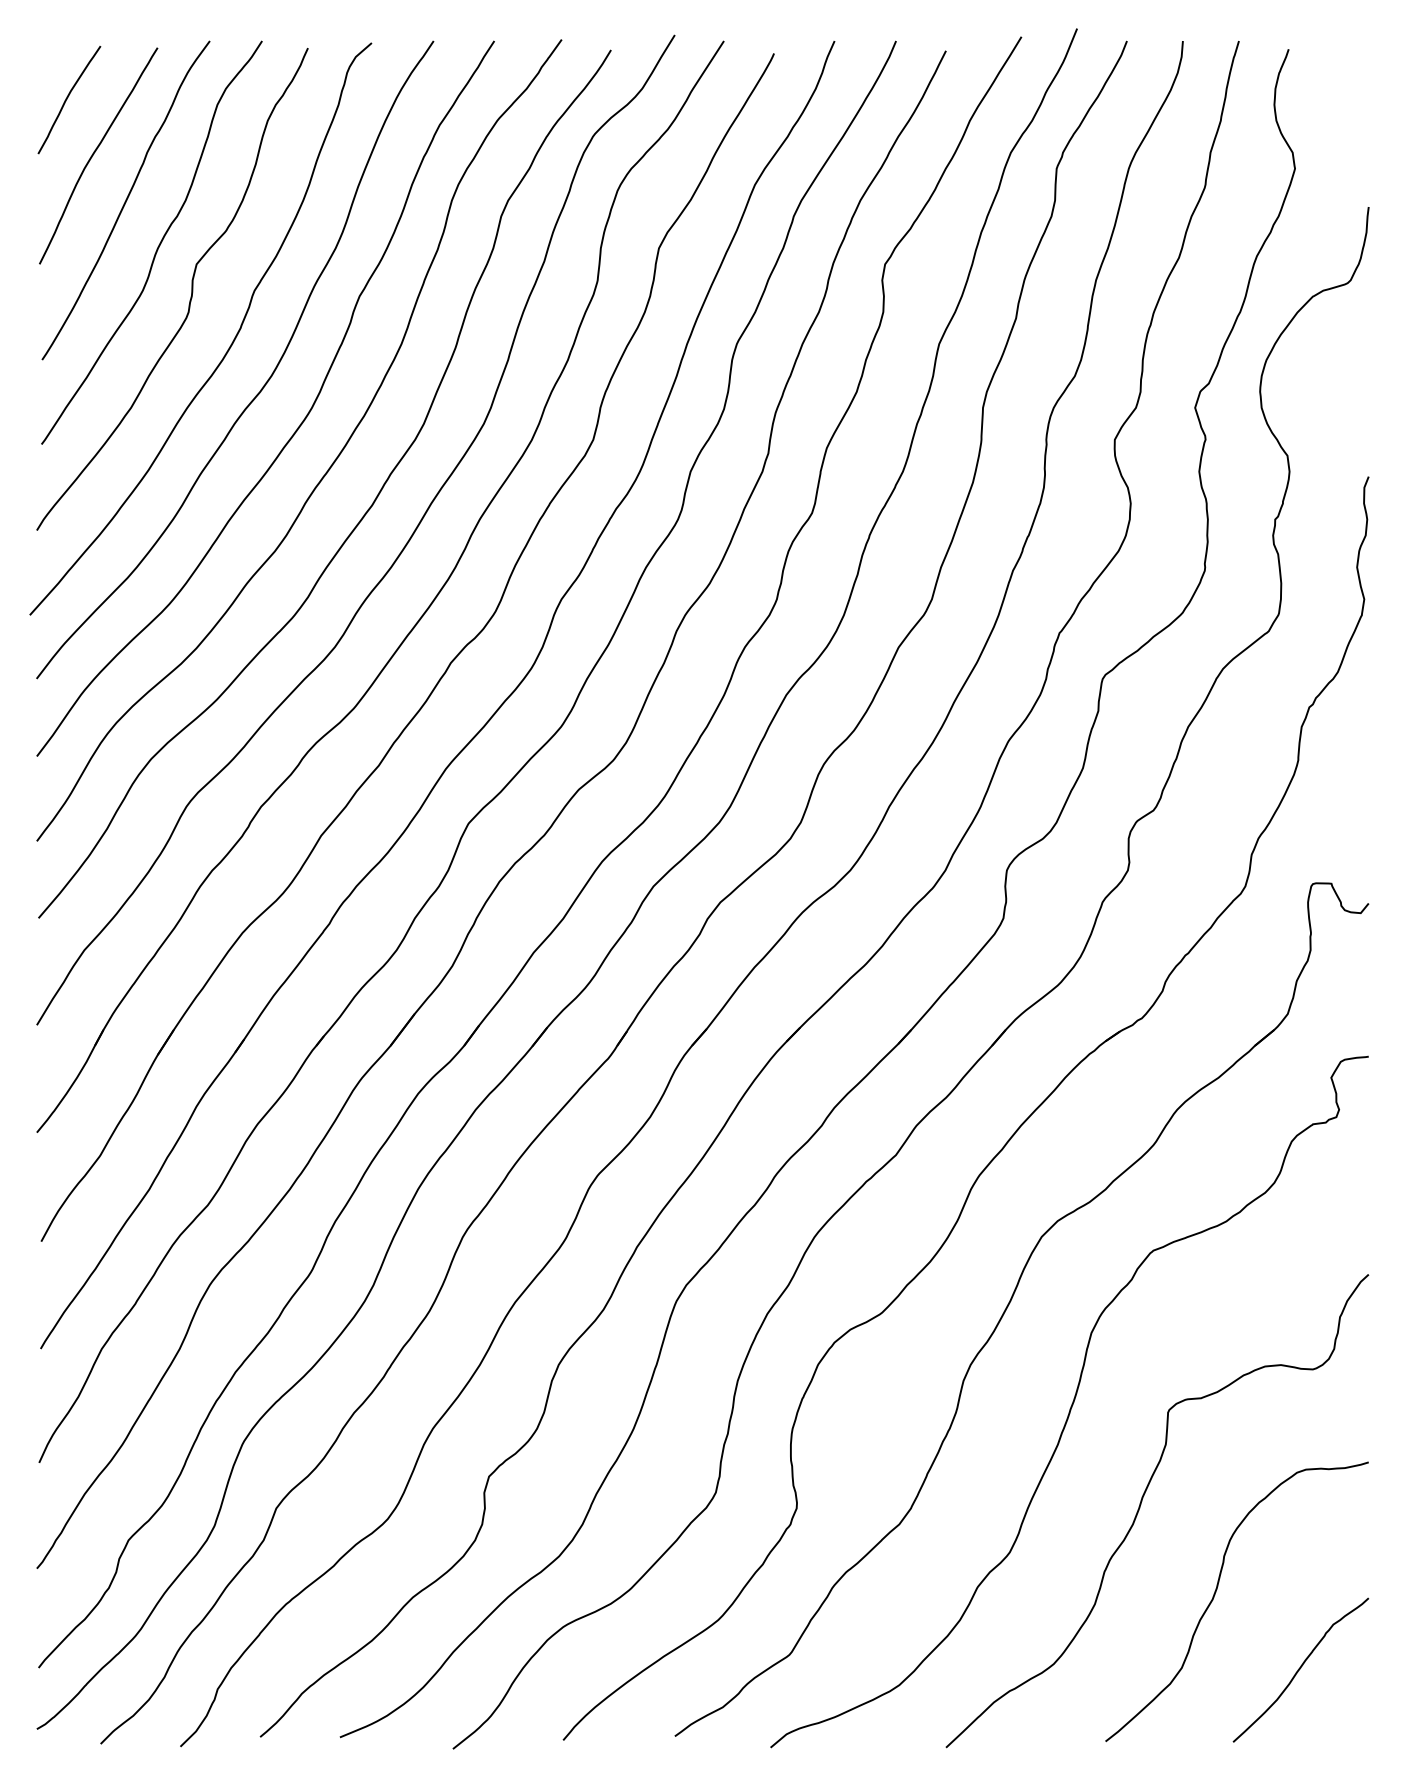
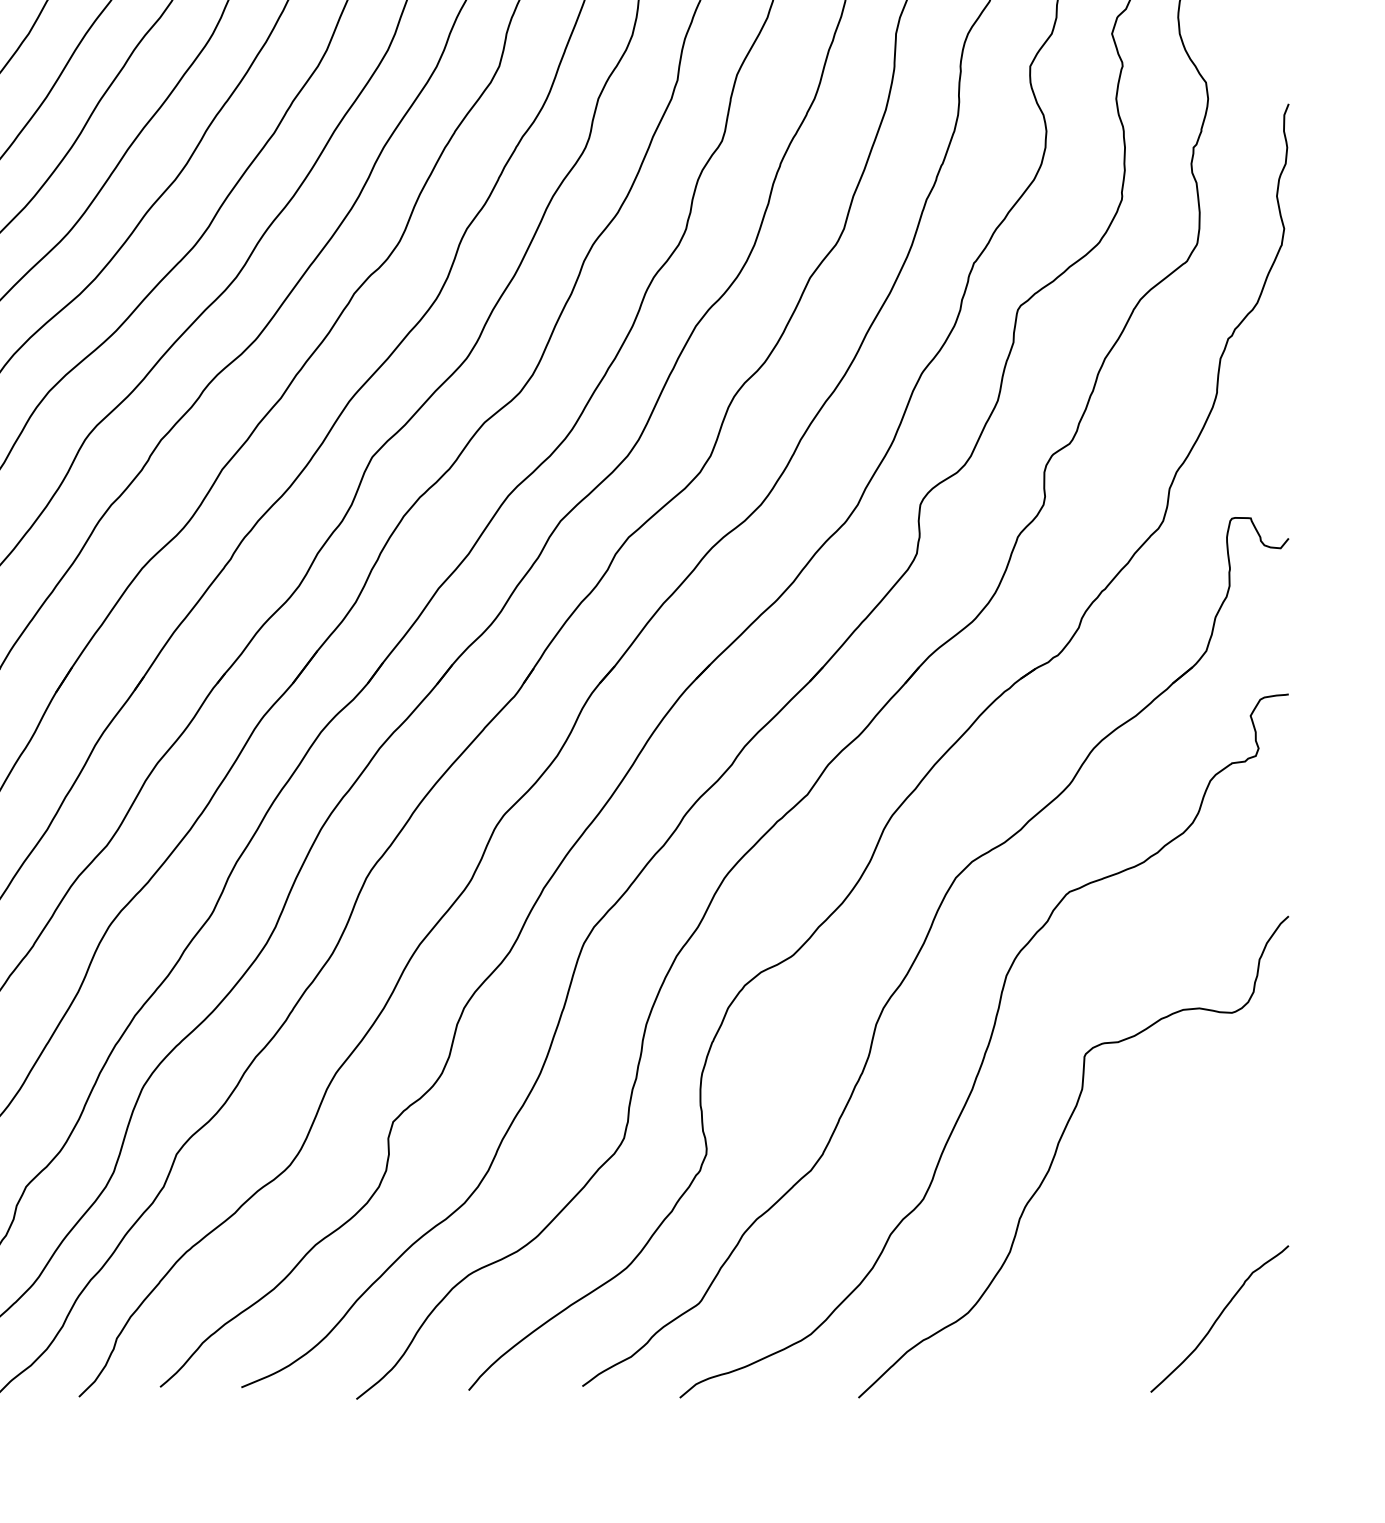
curve: (1215, 1595) -> (1132, 1243), removed

